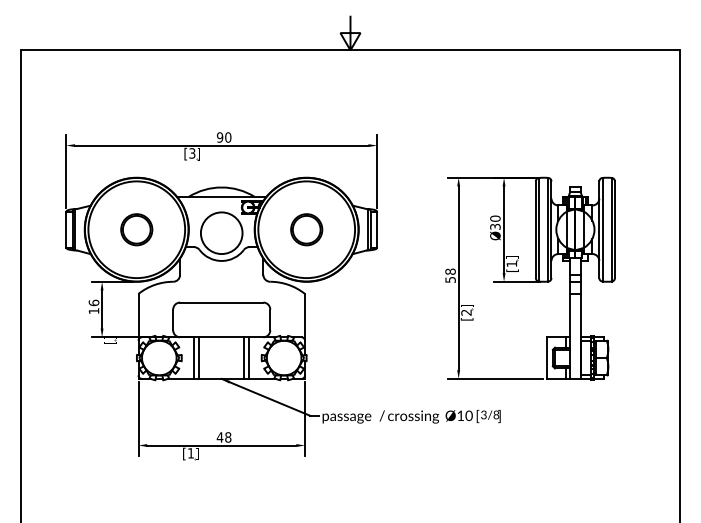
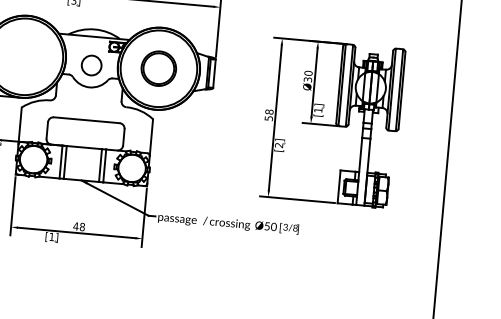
part: (136, 229) -> (24, 56), removed
part: (306, 229) -> (158, 68), size x1.4
circle: (221, 233) -> (91, 65), size x0.6
text: (460, 415) -> (267, 226), Ø10 -> Ø50

